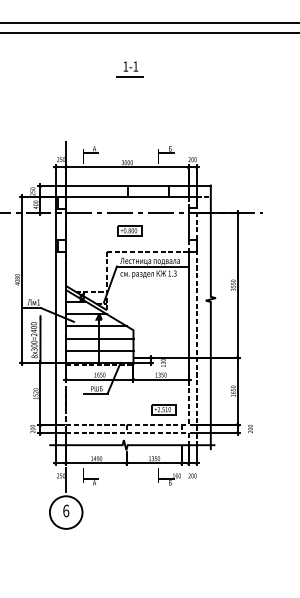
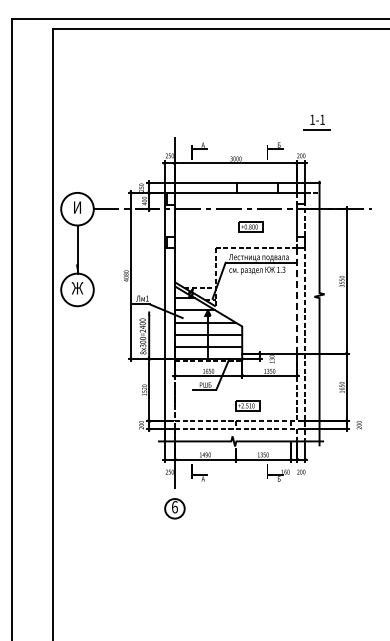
part: (129, 69) -> (316, 122), moved
part: (129, 230) -> (250, 226), moved
line: (188, 304) -> (297, 300), solid -> dashed
part: (163, 409) -> (247, 405), moved
circle: (65, 512) -> (174, 508), size x0.6

